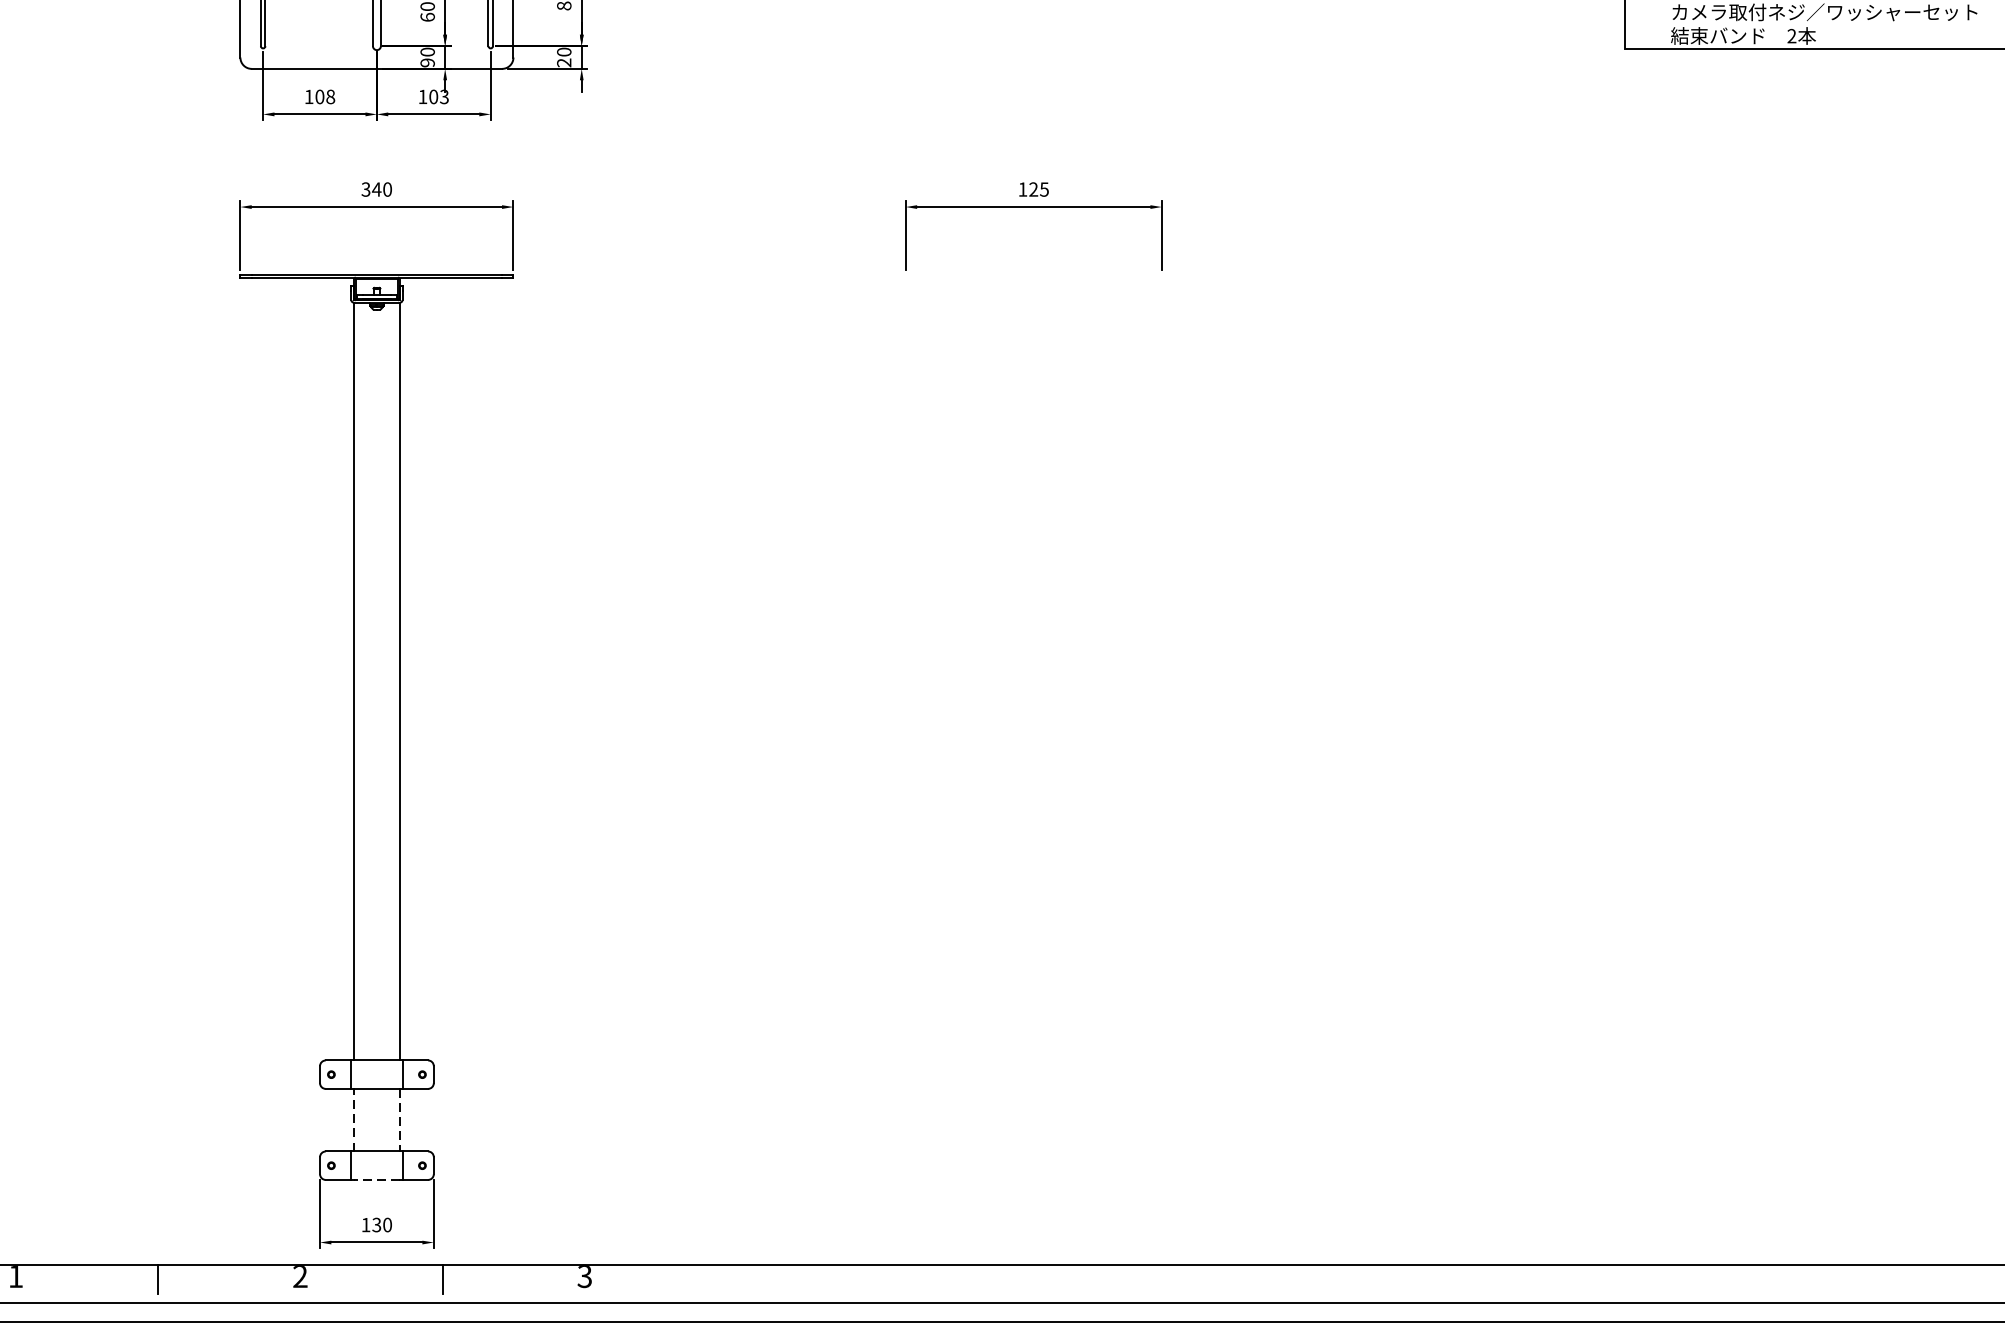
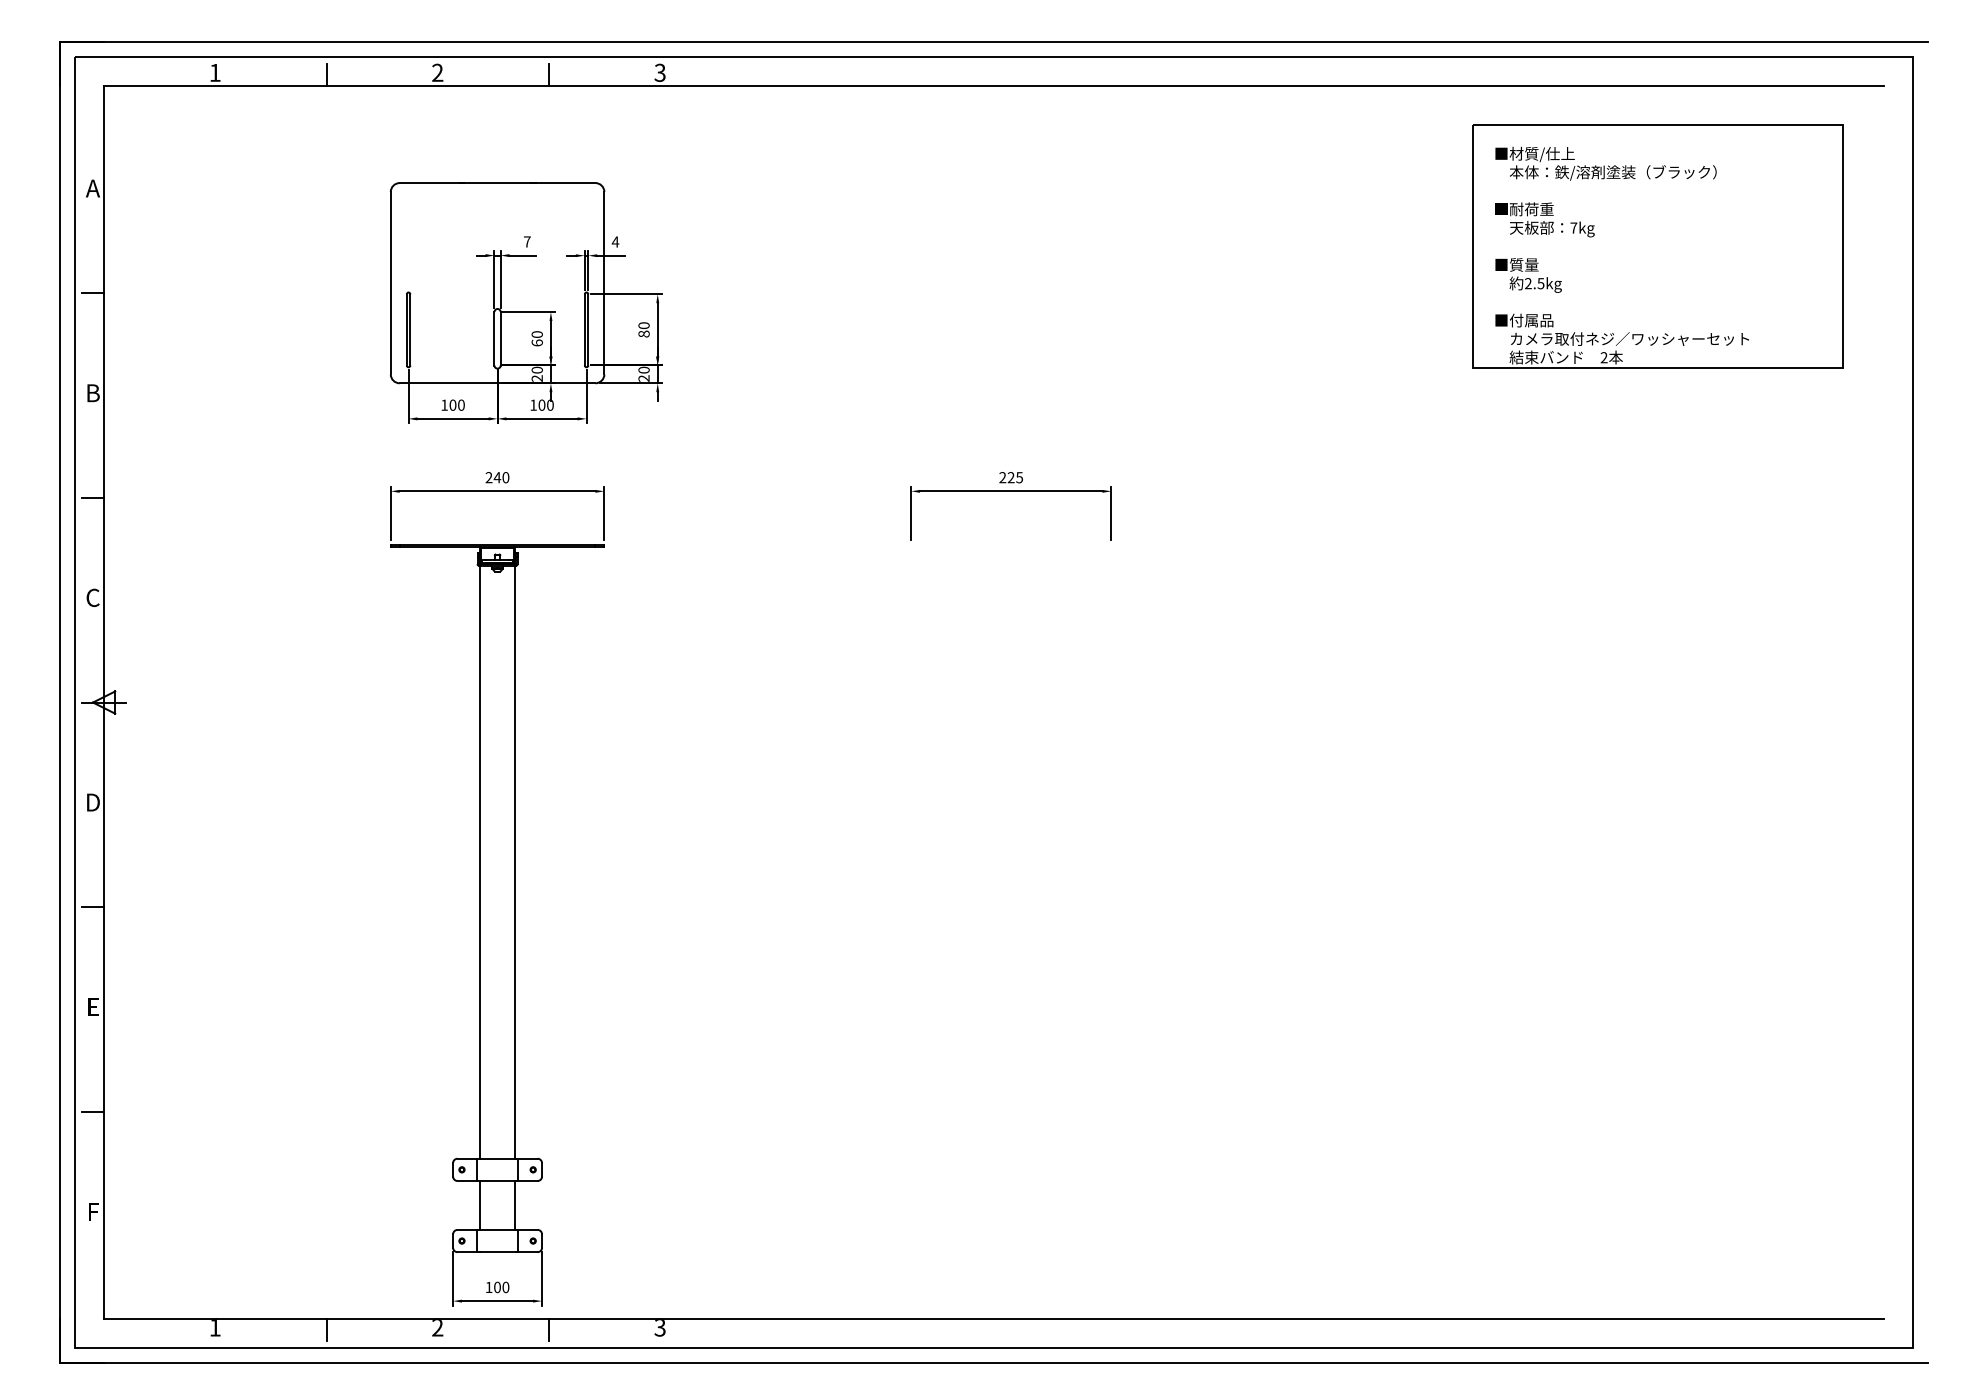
text: (427, 62) -> (537, 378), 90 -> 20
text: (443, 96) -> (549, 404), 103 -> 100
text: (330, 97) -> (461, 405), 108 -> 100
text: (1022, 189) -> (1002, 477), 125 -> 225
text: (365, 190) -> (488, 478), 340 -> 240
line: (353, 1118) -> (479, 1204), dashed -> solid
line: (399, 1120) -> (515, 1205), dashed -> solid
line: (376, 1180) -> (497, 1252), dashed -> solid
text: (376, 1225) -> (497, 1287), 130 -> 100

